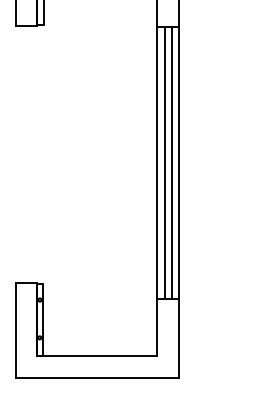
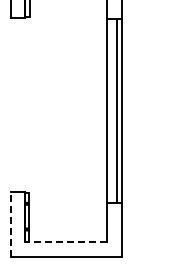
line: (164, 162) -> (111, 110), removed
line: (15, 329) -> (10, 223), solid -> dashed
line: (97, 357) -> (66, 242), solid -> dashed

